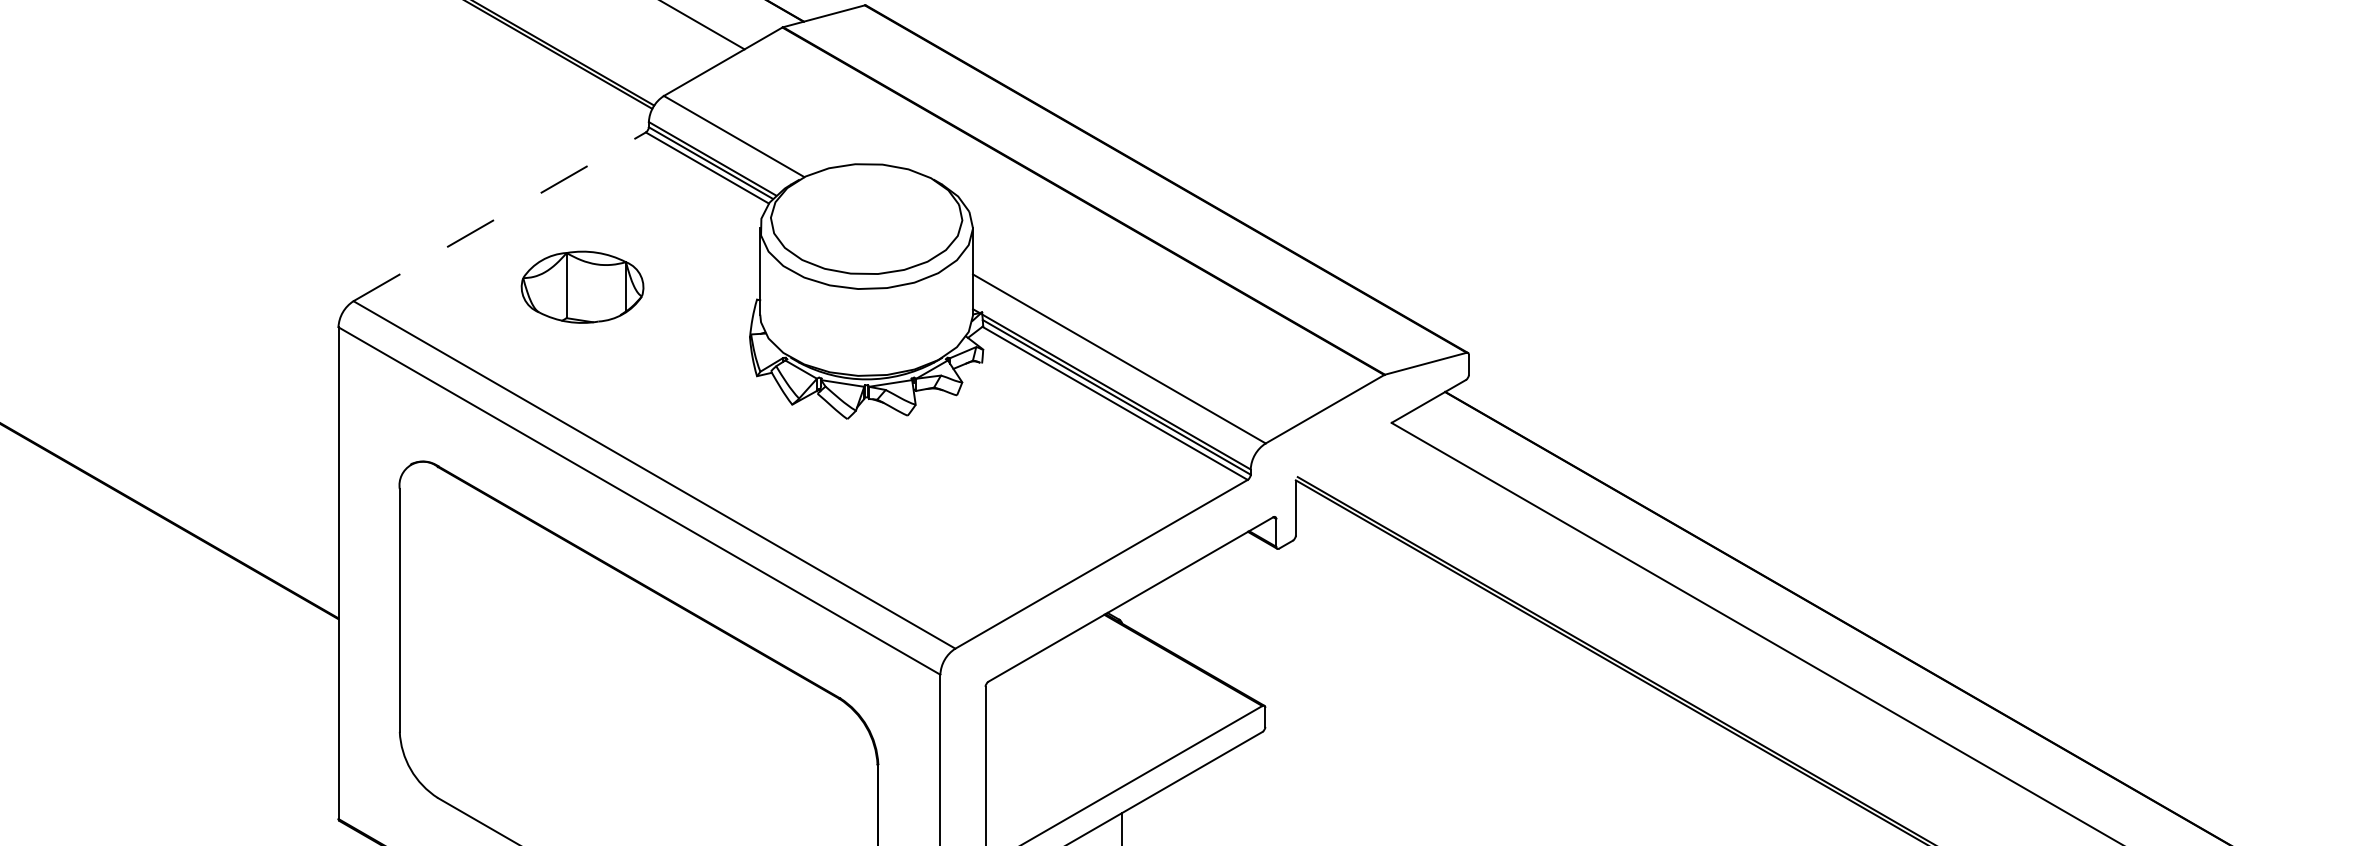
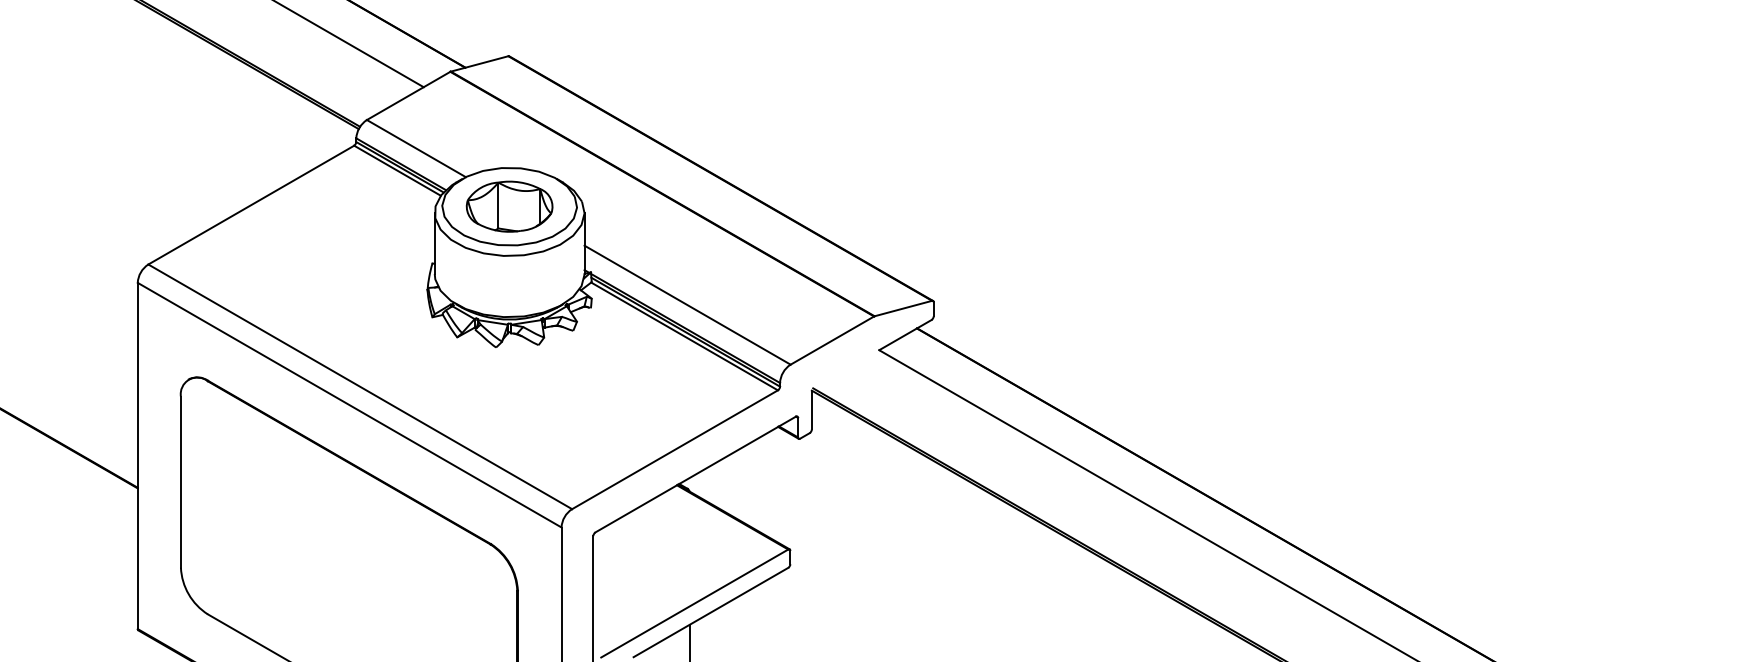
line: (499, 217) -> (251, 205), dashed -> solid
part: (582, 286) -> (509, 206), moved

